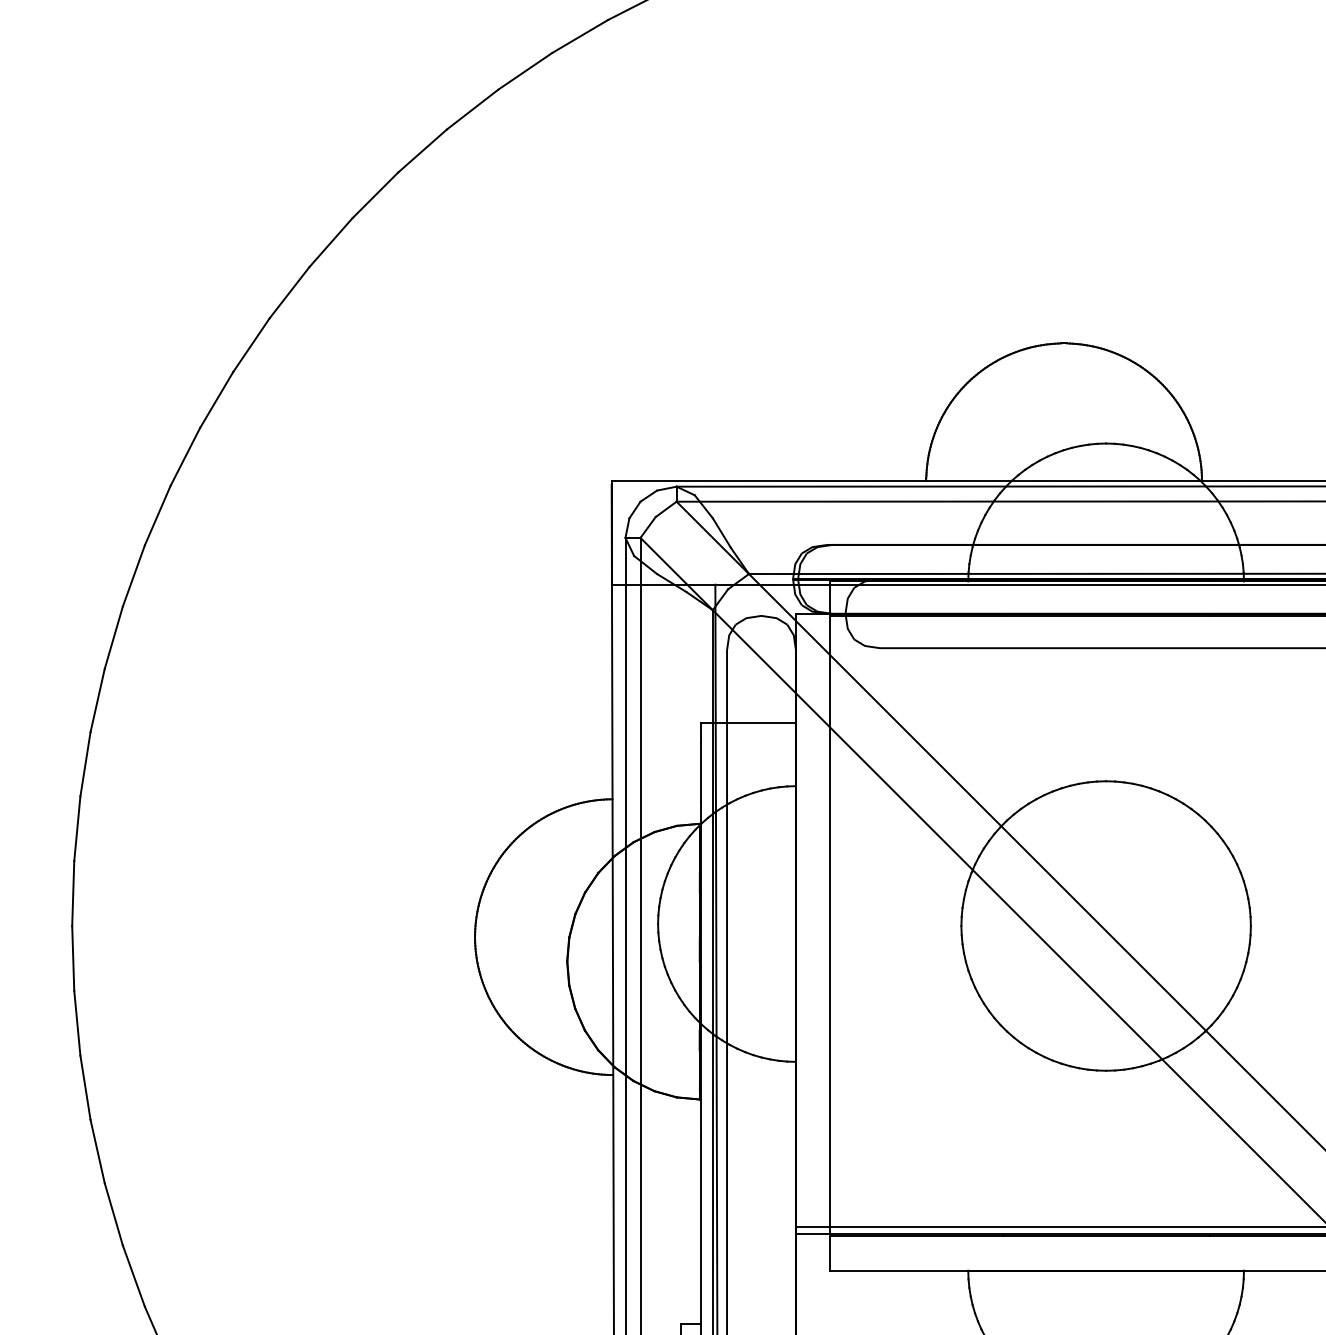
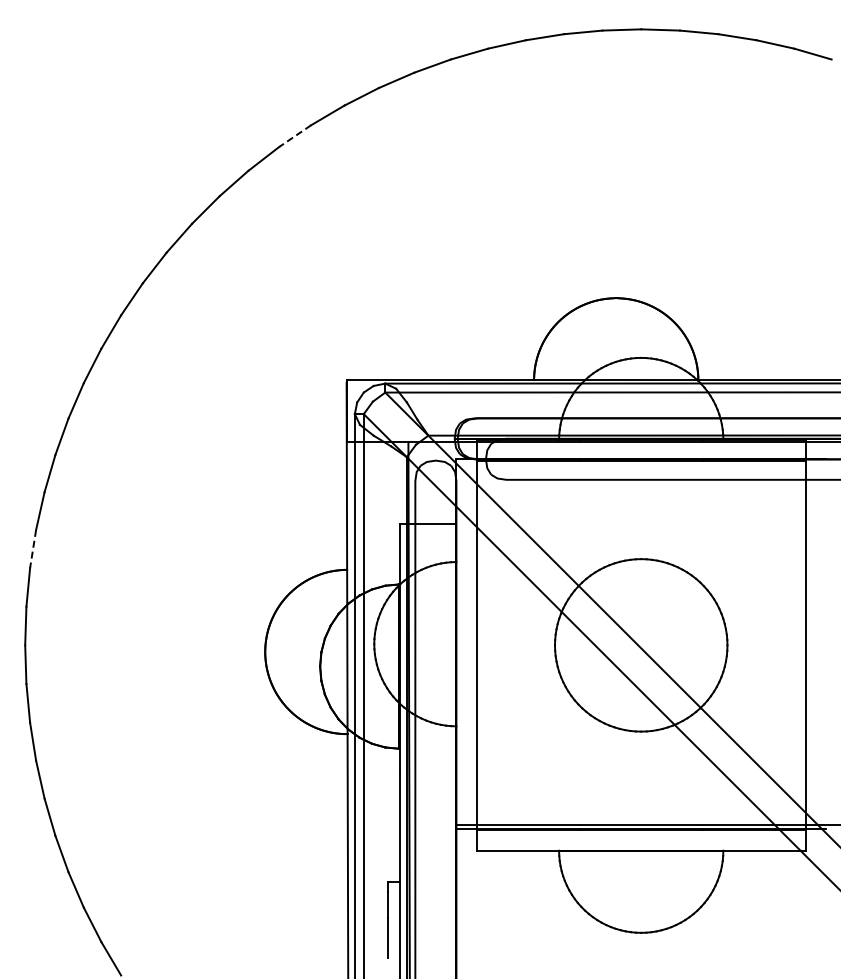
line: (524, 71) -> (294, 136), solid -> dashed
line: (86, 765) -> (33, 549), solid -> dashed

